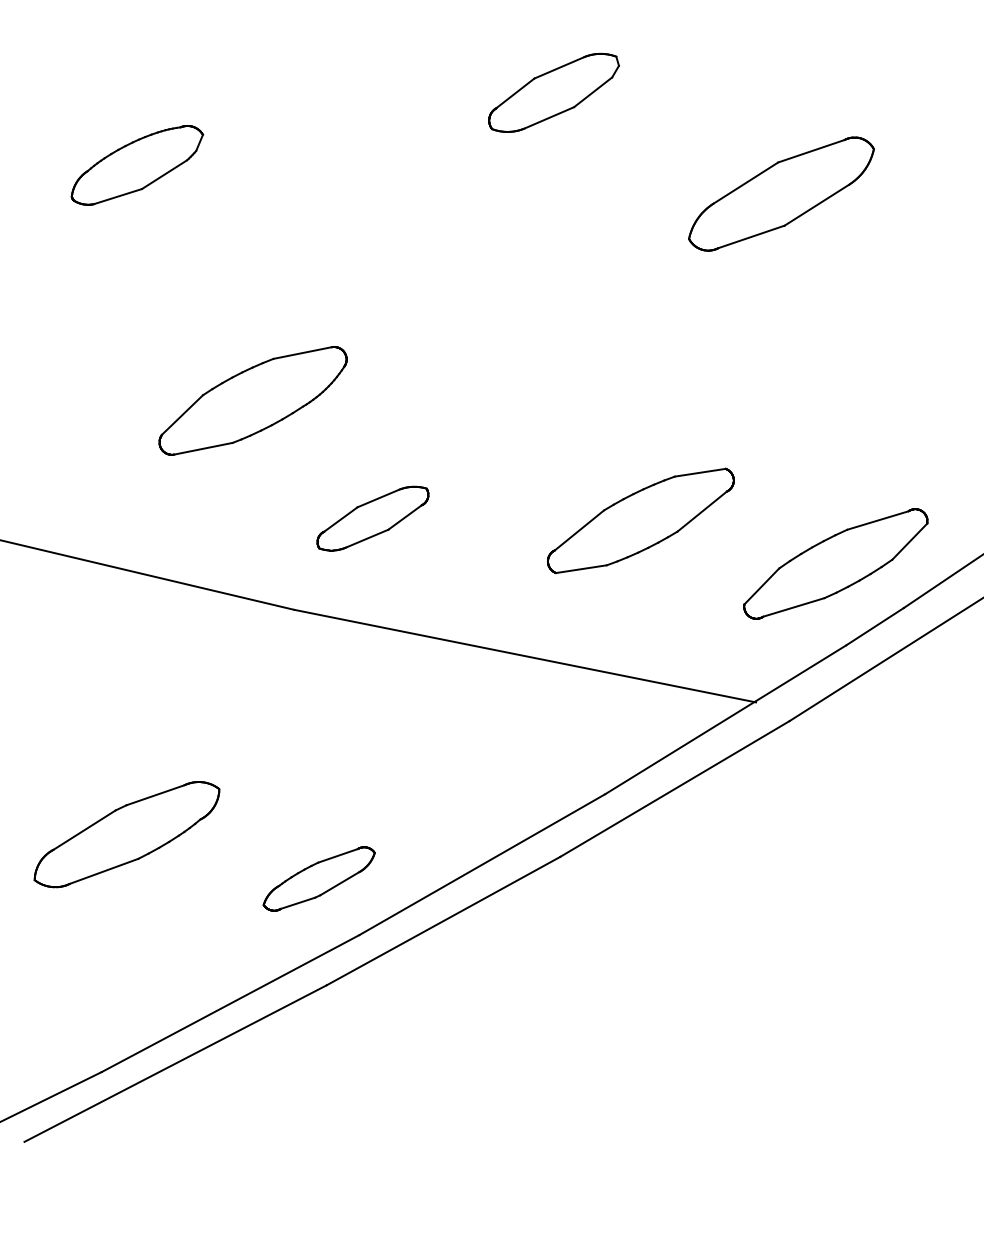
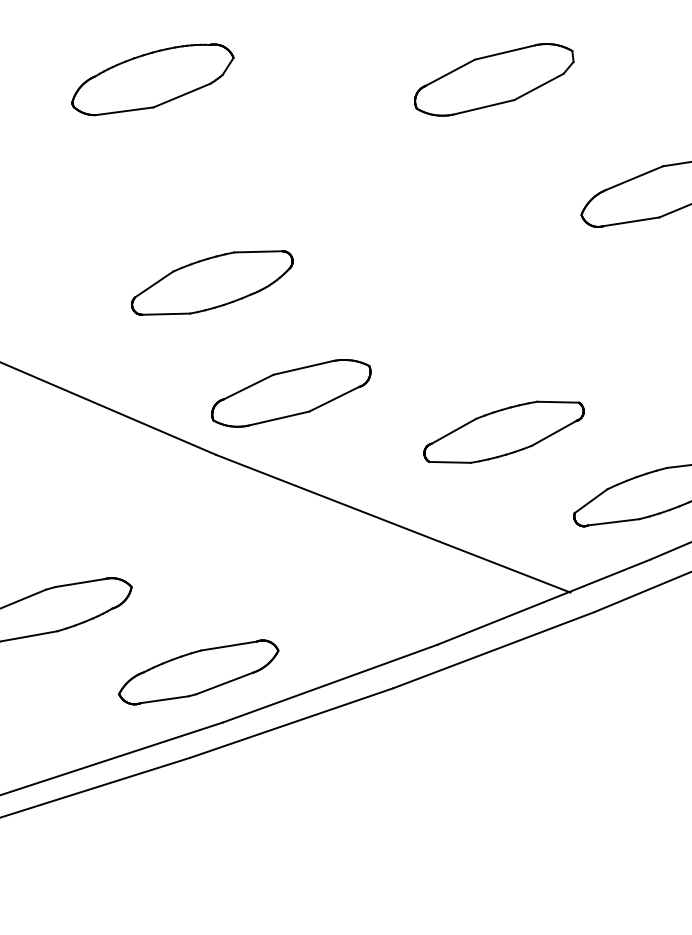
part: (553, 92) -> (494, 79), size x1.43
part: (137, 165) -> (153, 79), size x1.43
part: (372, 518) -> (290, 393), size x1.67
part: (318, 878) -> (198, 671), size x1.67

